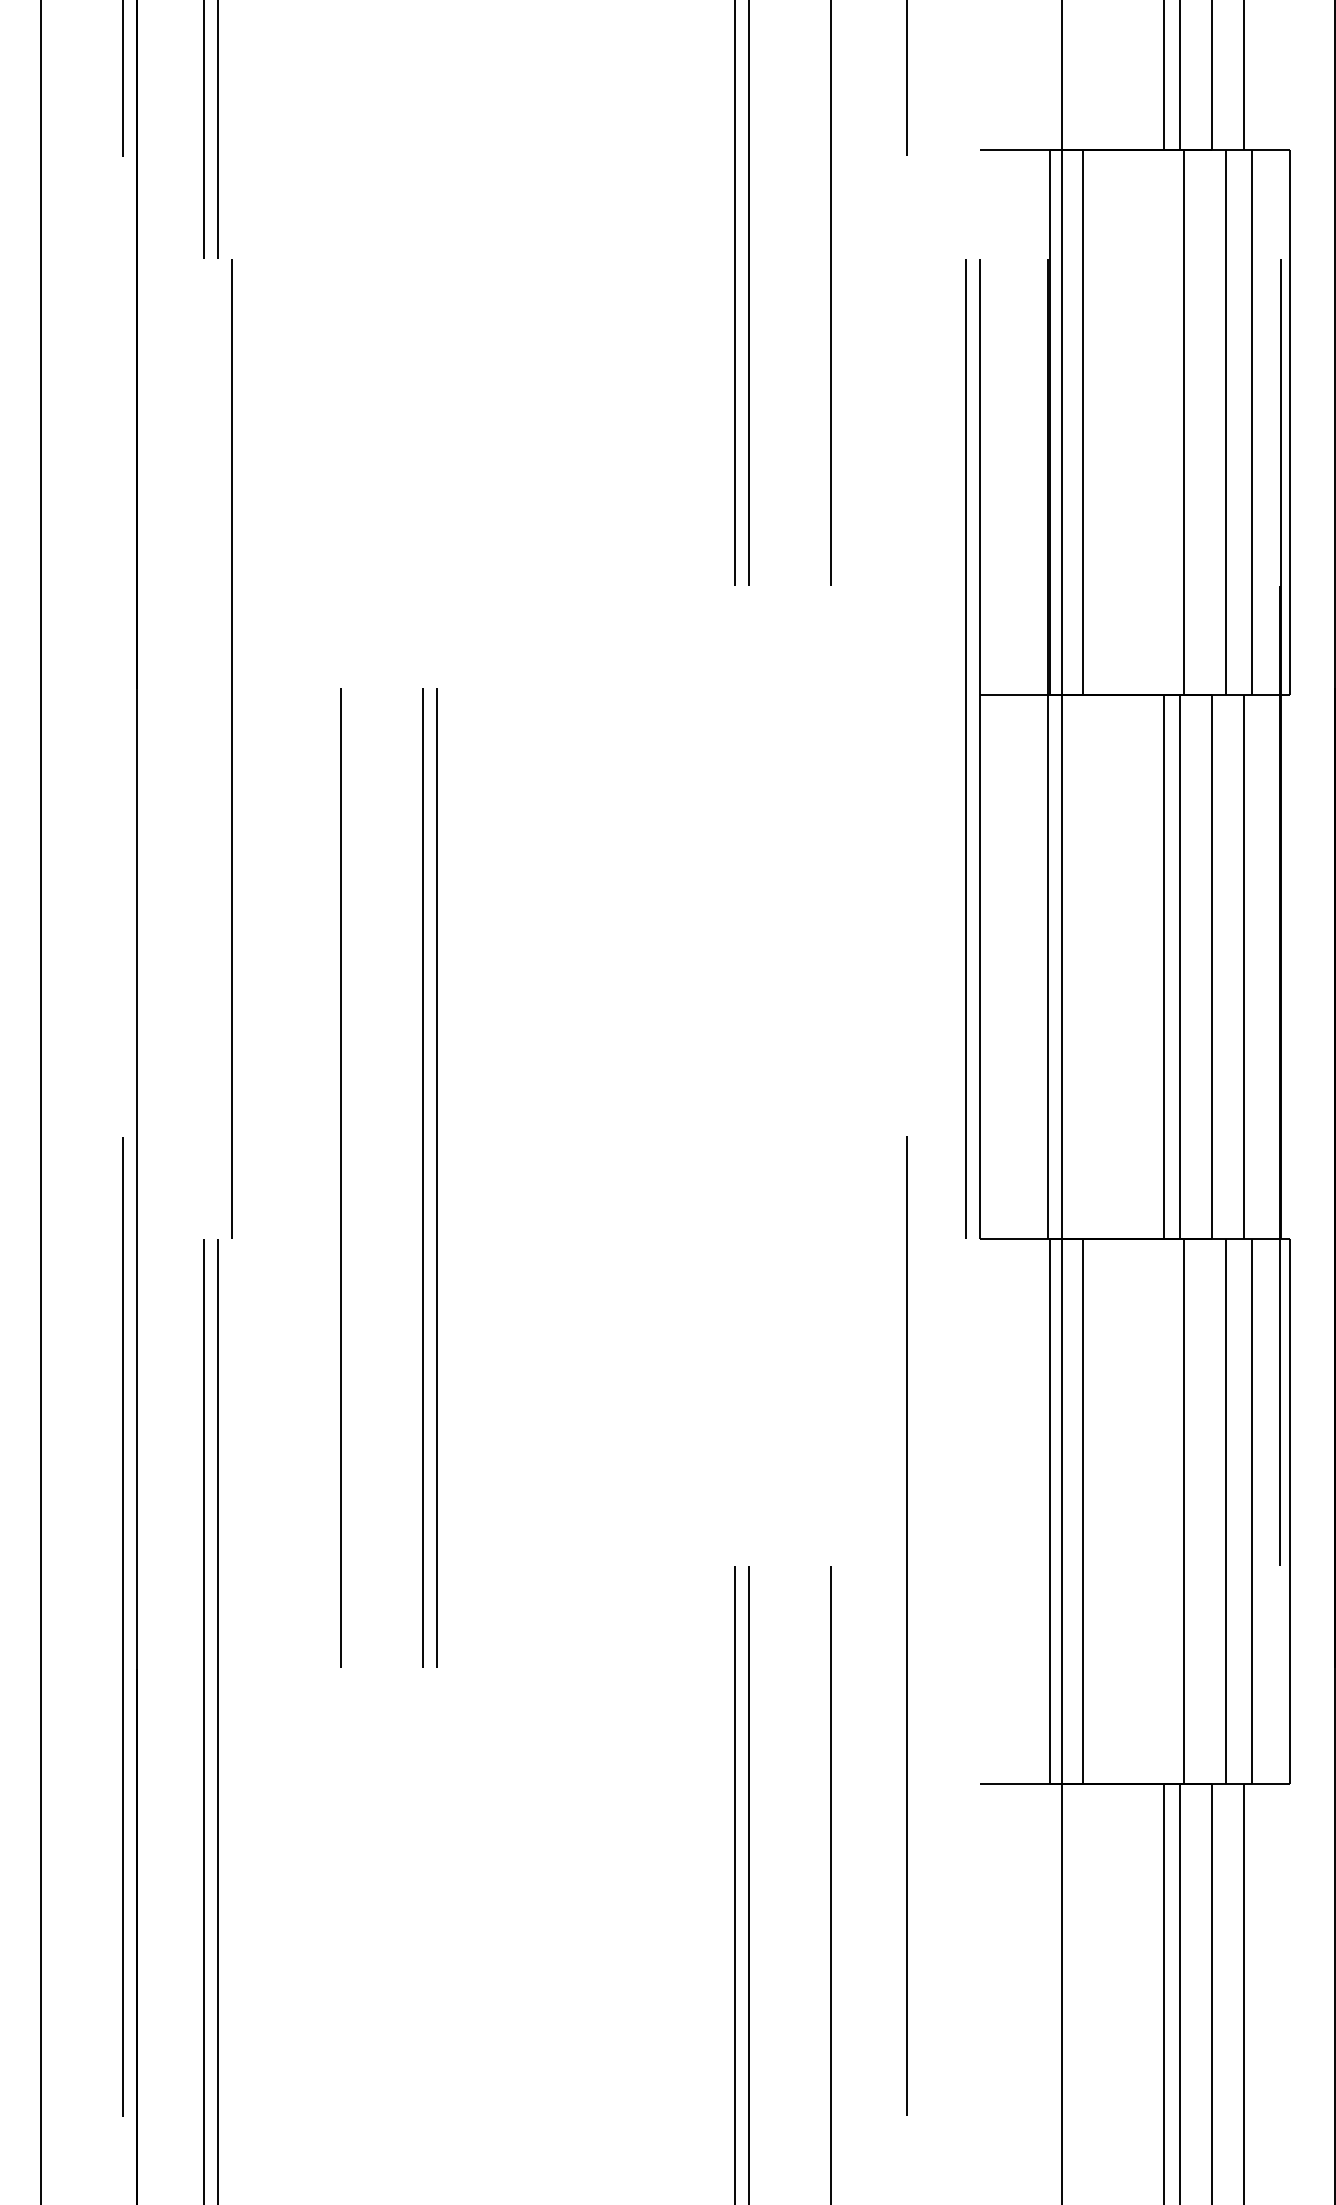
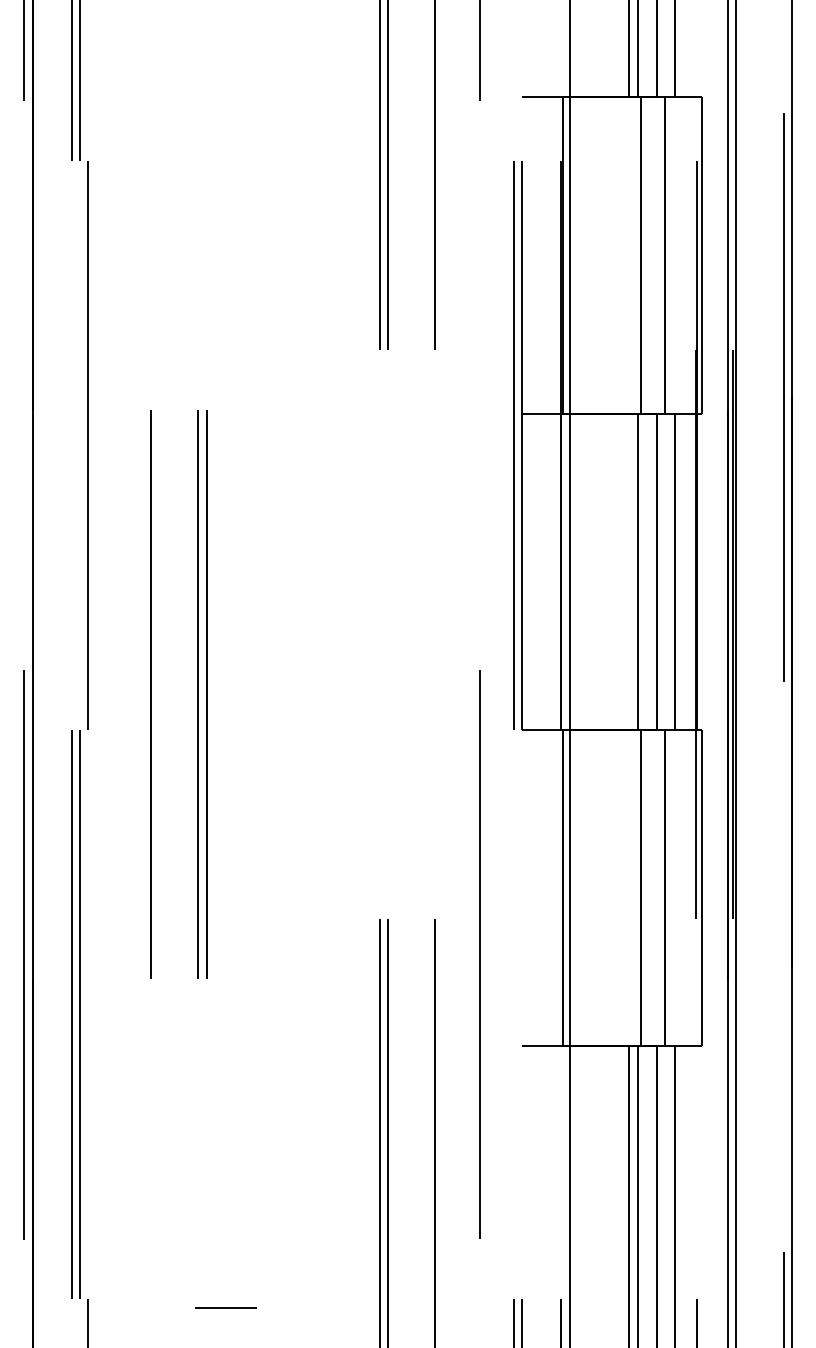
line: (1083, 422) -> (582, 255), removed
line: (1252, 422) -> (680, 255), removed
line: (1163, 966) -> (628, 571), removed
line: (1083, 1510) -> (582, 887), removed
line: (1252, 1510) -> (680, 887), removed

